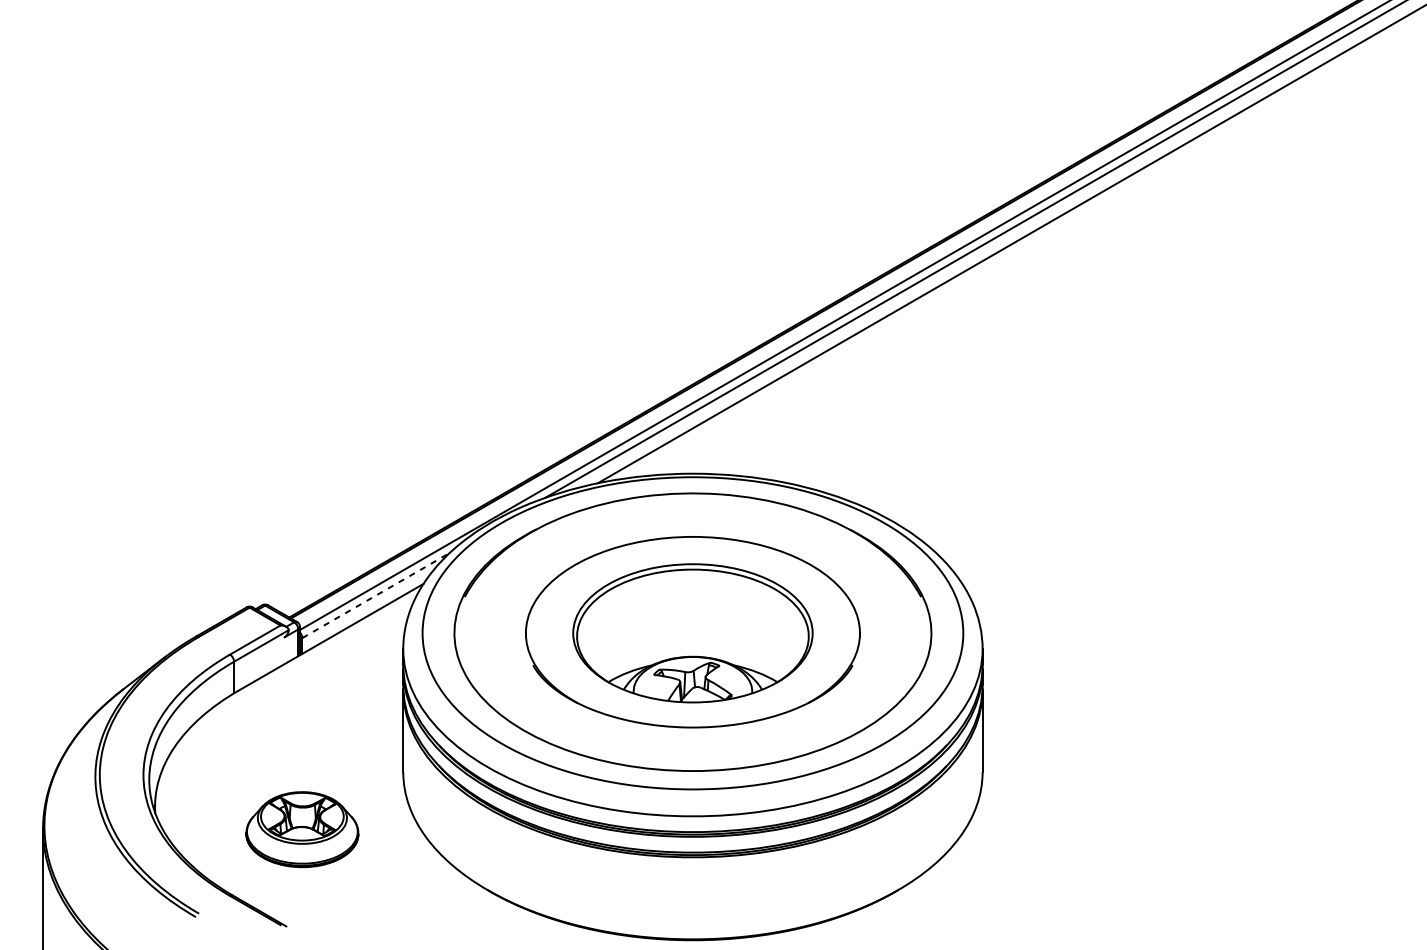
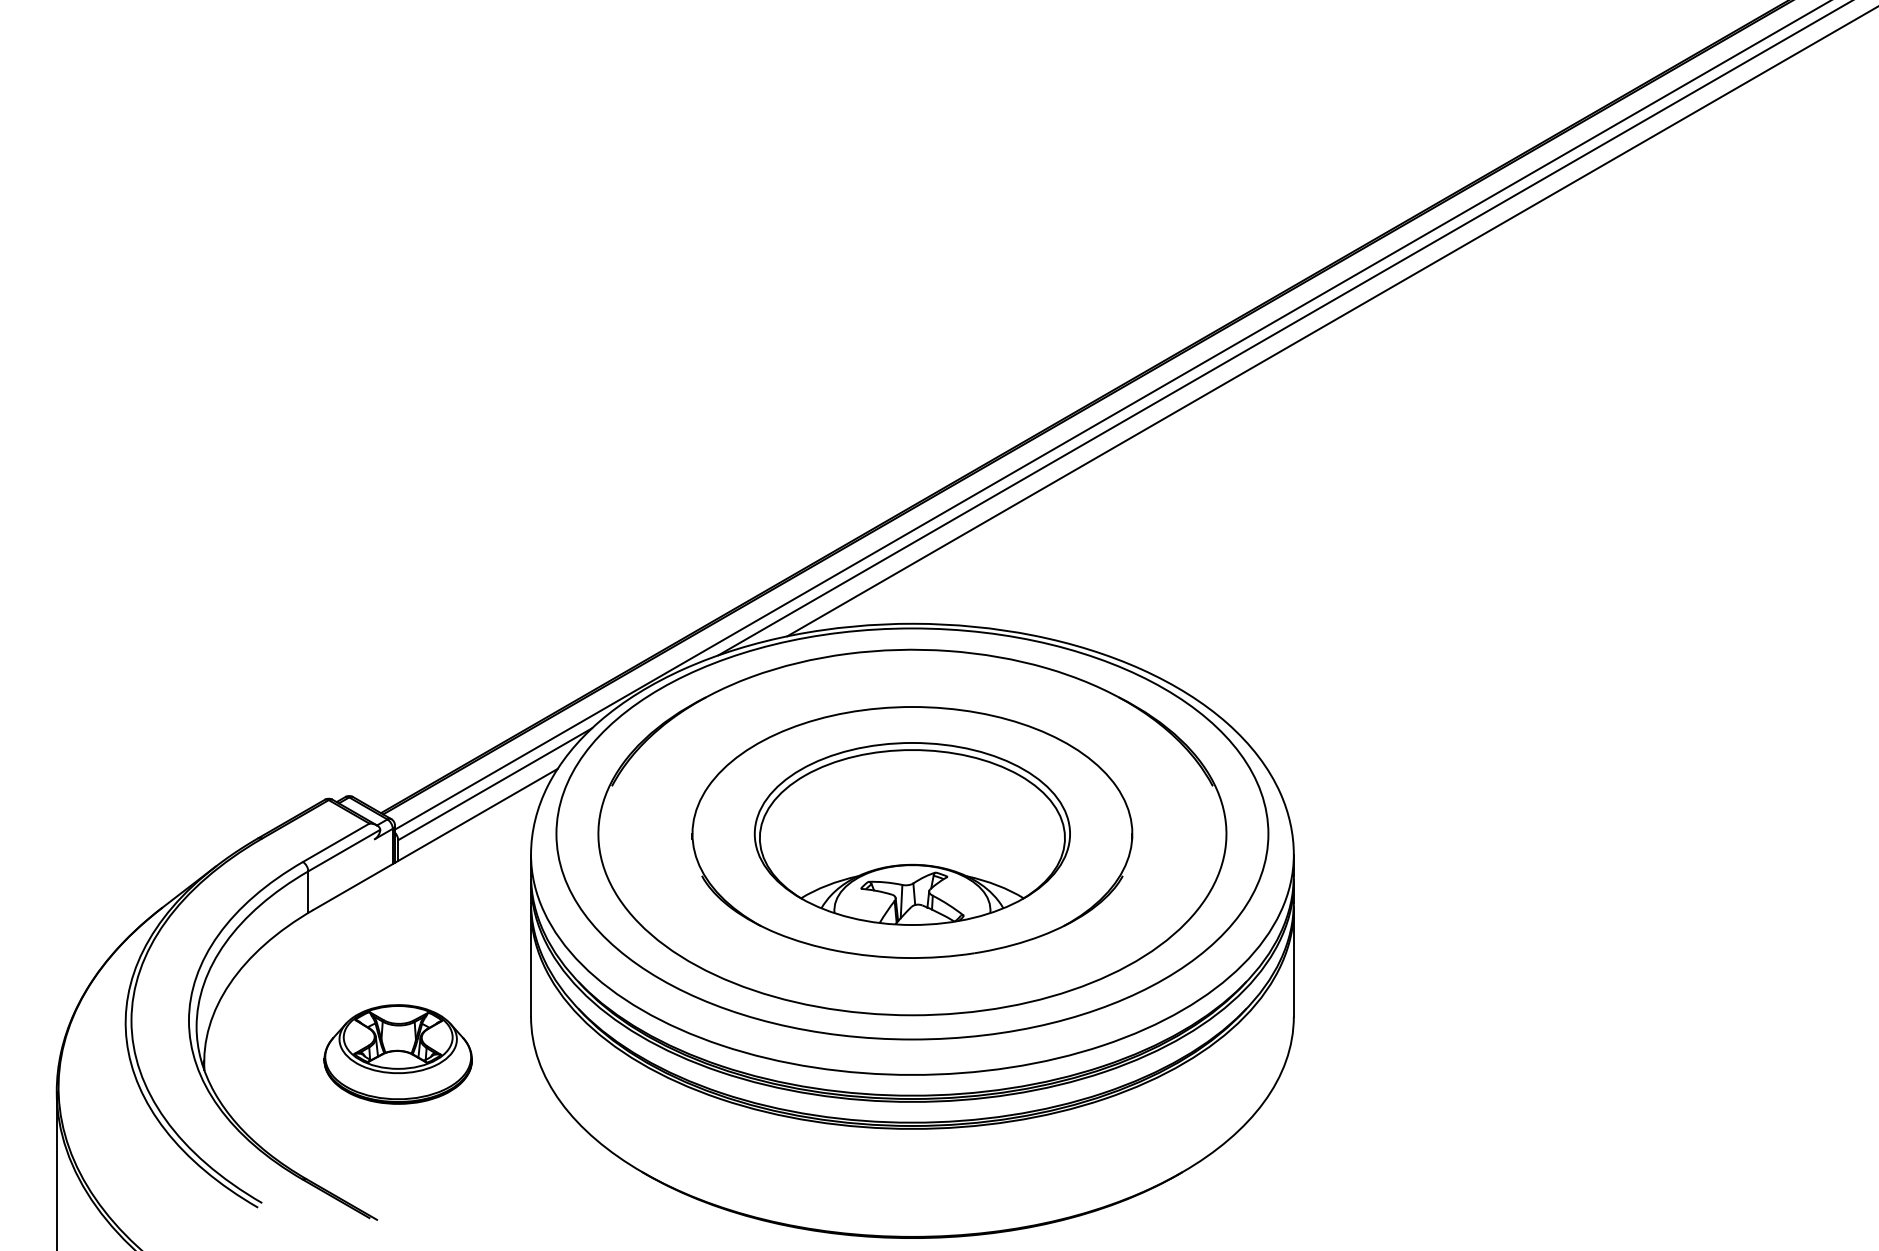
line: (376, 595) -> (495, 784), dashed -> solid
part: (301, 829) -> (397, 1054), moved

